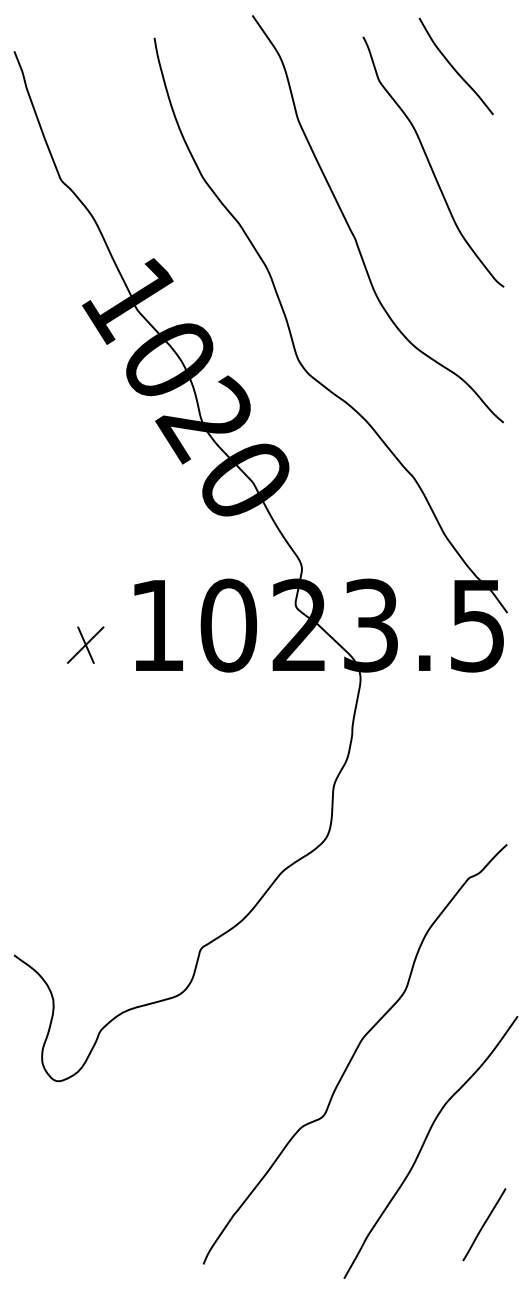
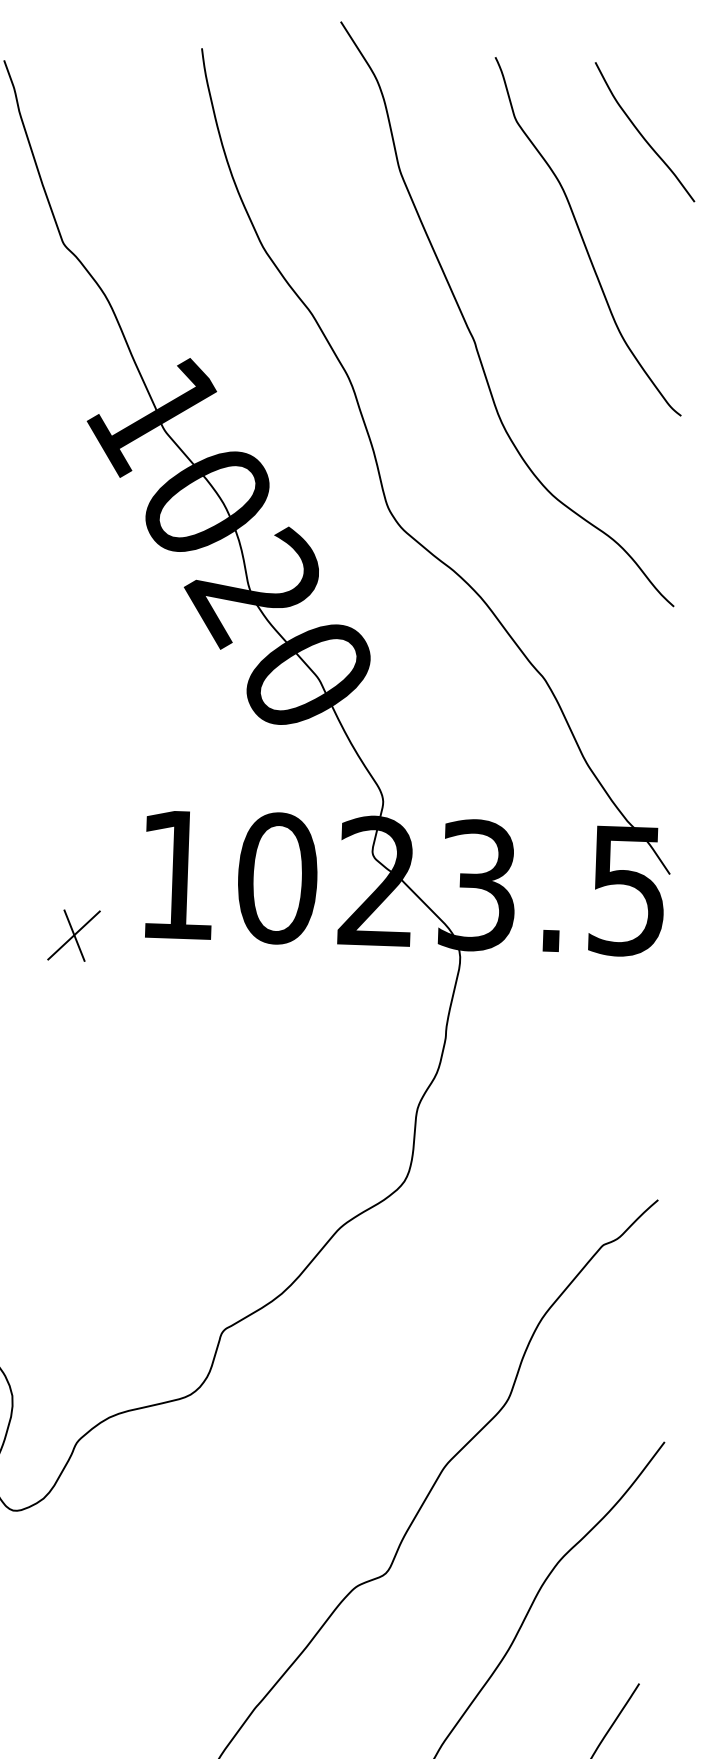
curve: (454, 67) -> (642, 133), moved
part: (85, 644) -> (73, 934), moved

